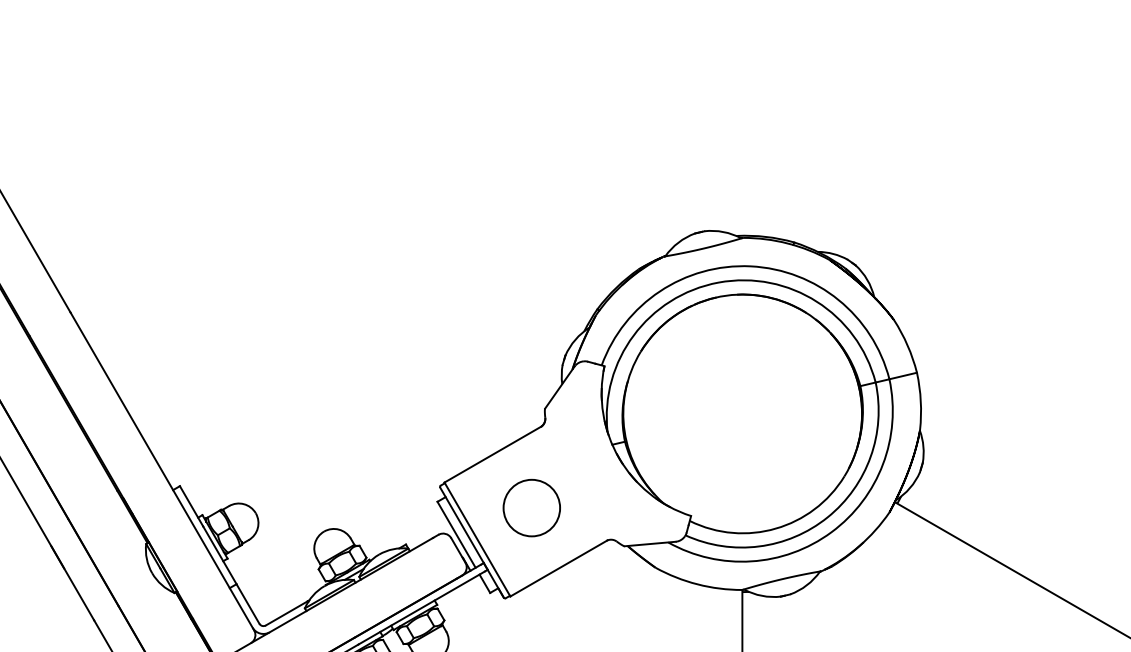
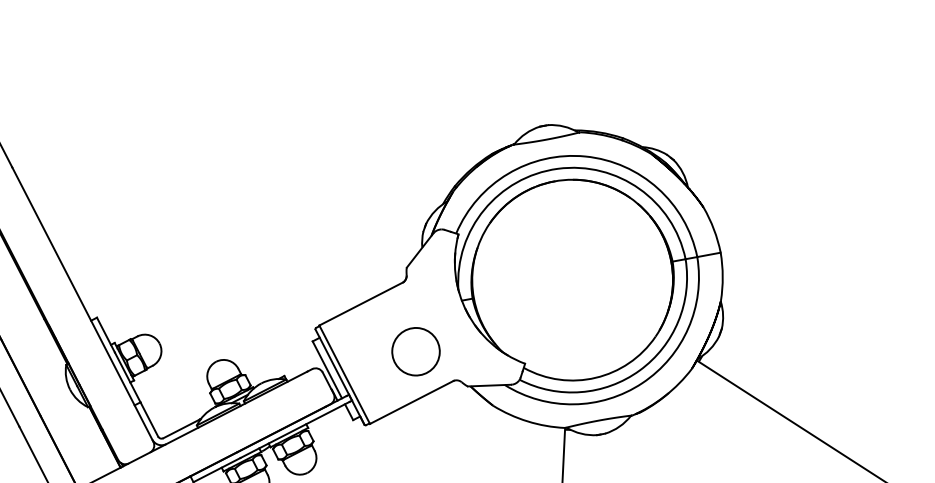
circle: (531, 507) -> (415, 351), moved

